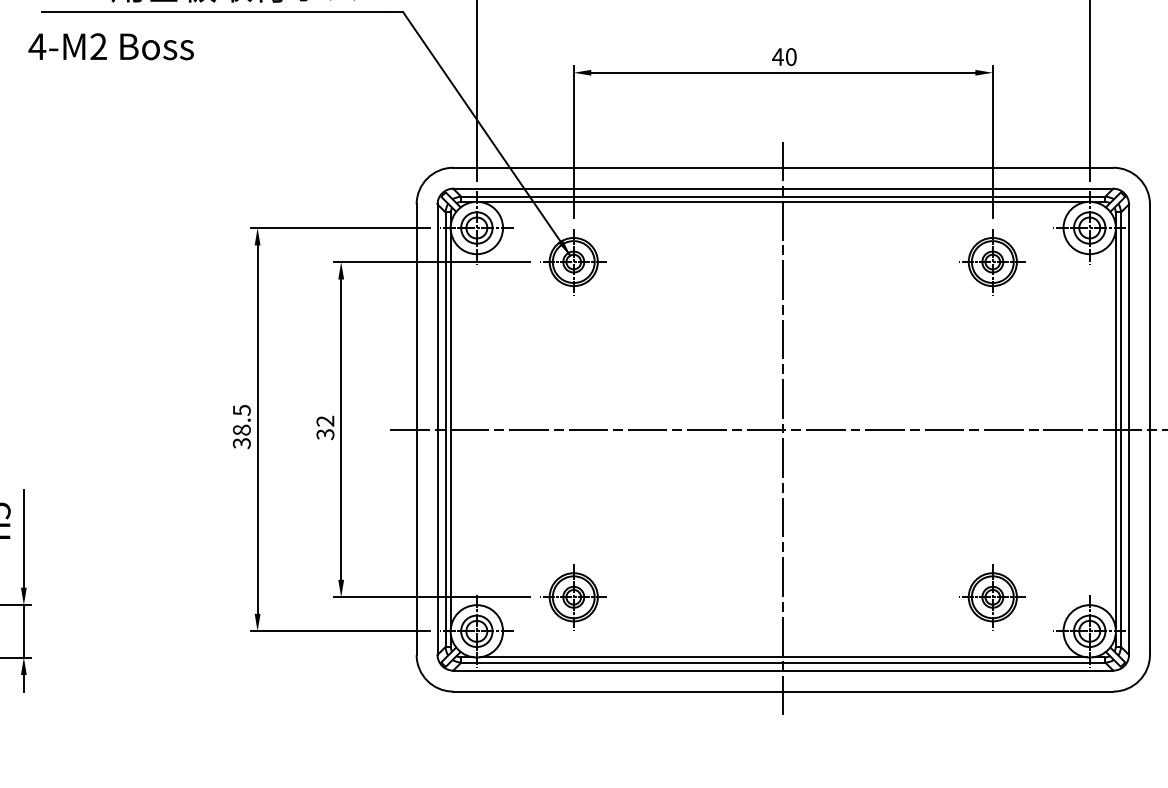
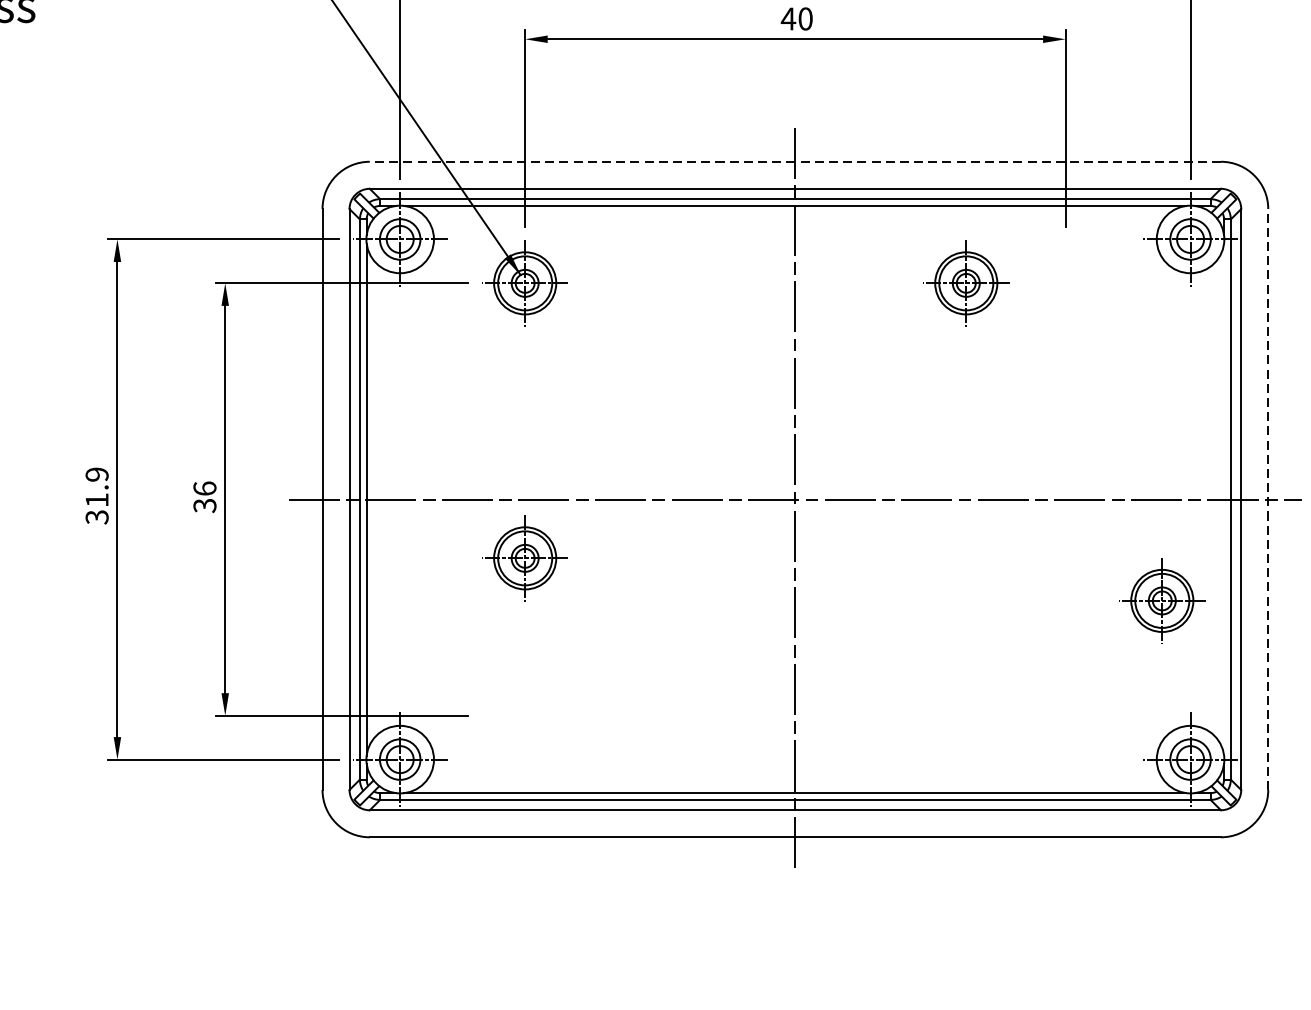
line: (782, 167) -> (794, 161), solid -> dashed
part: (992, 262) -> (965, 283), moved
text: (241, 420) -> (96, 487), 38.5 -> 31.9
text: (325, 420) -> (205, 487), 32 -> 36
line: (1115, 429) -> (1223, 499), removed
line: (1149, 429) -> (1267, 499), solid -> dashed
part: (573, 597) -> (524, 558), moved
part: (992, 597) -> (1161, 601), moved

